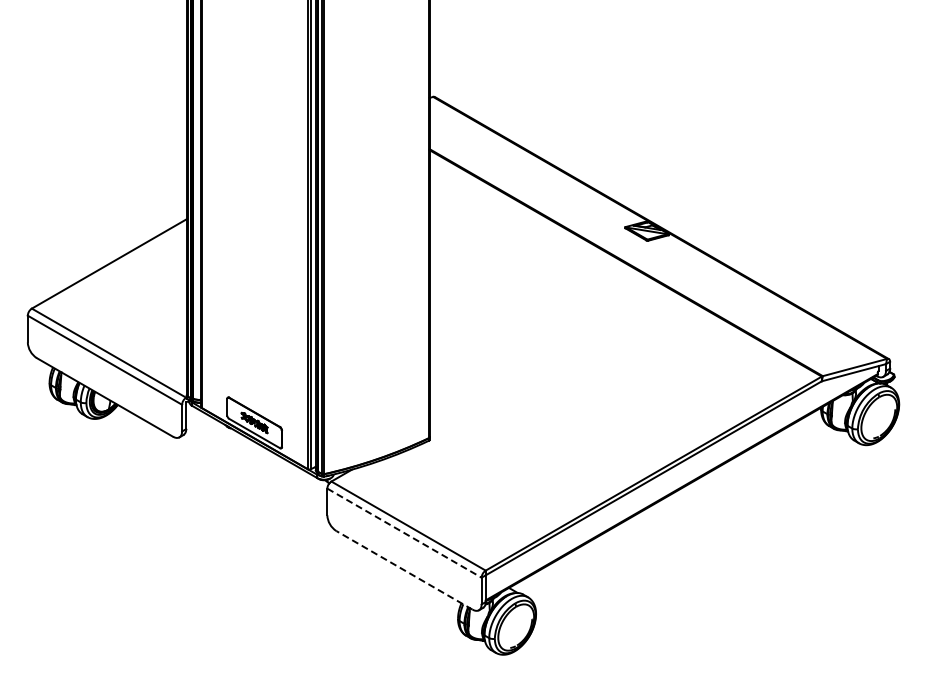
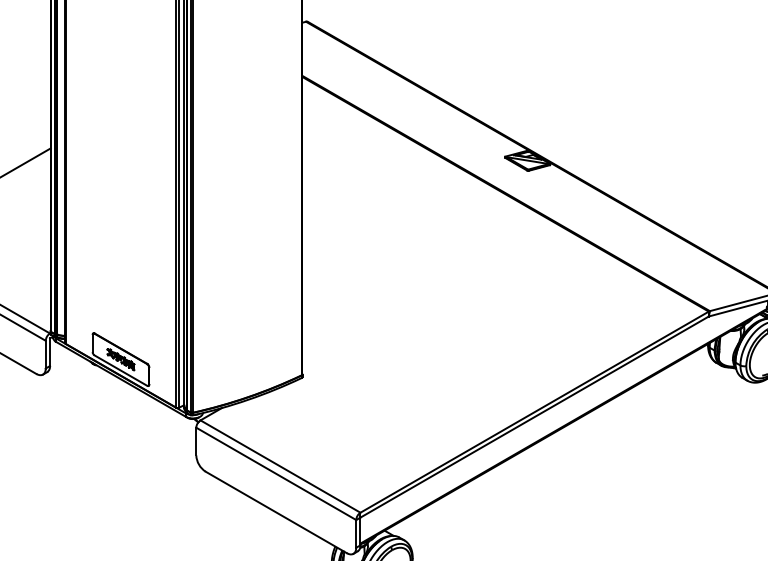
line: (404, 533) -> (276, 474), dashed -> solid
line: (404, 570) -> (276, 512), dashed -> solid

